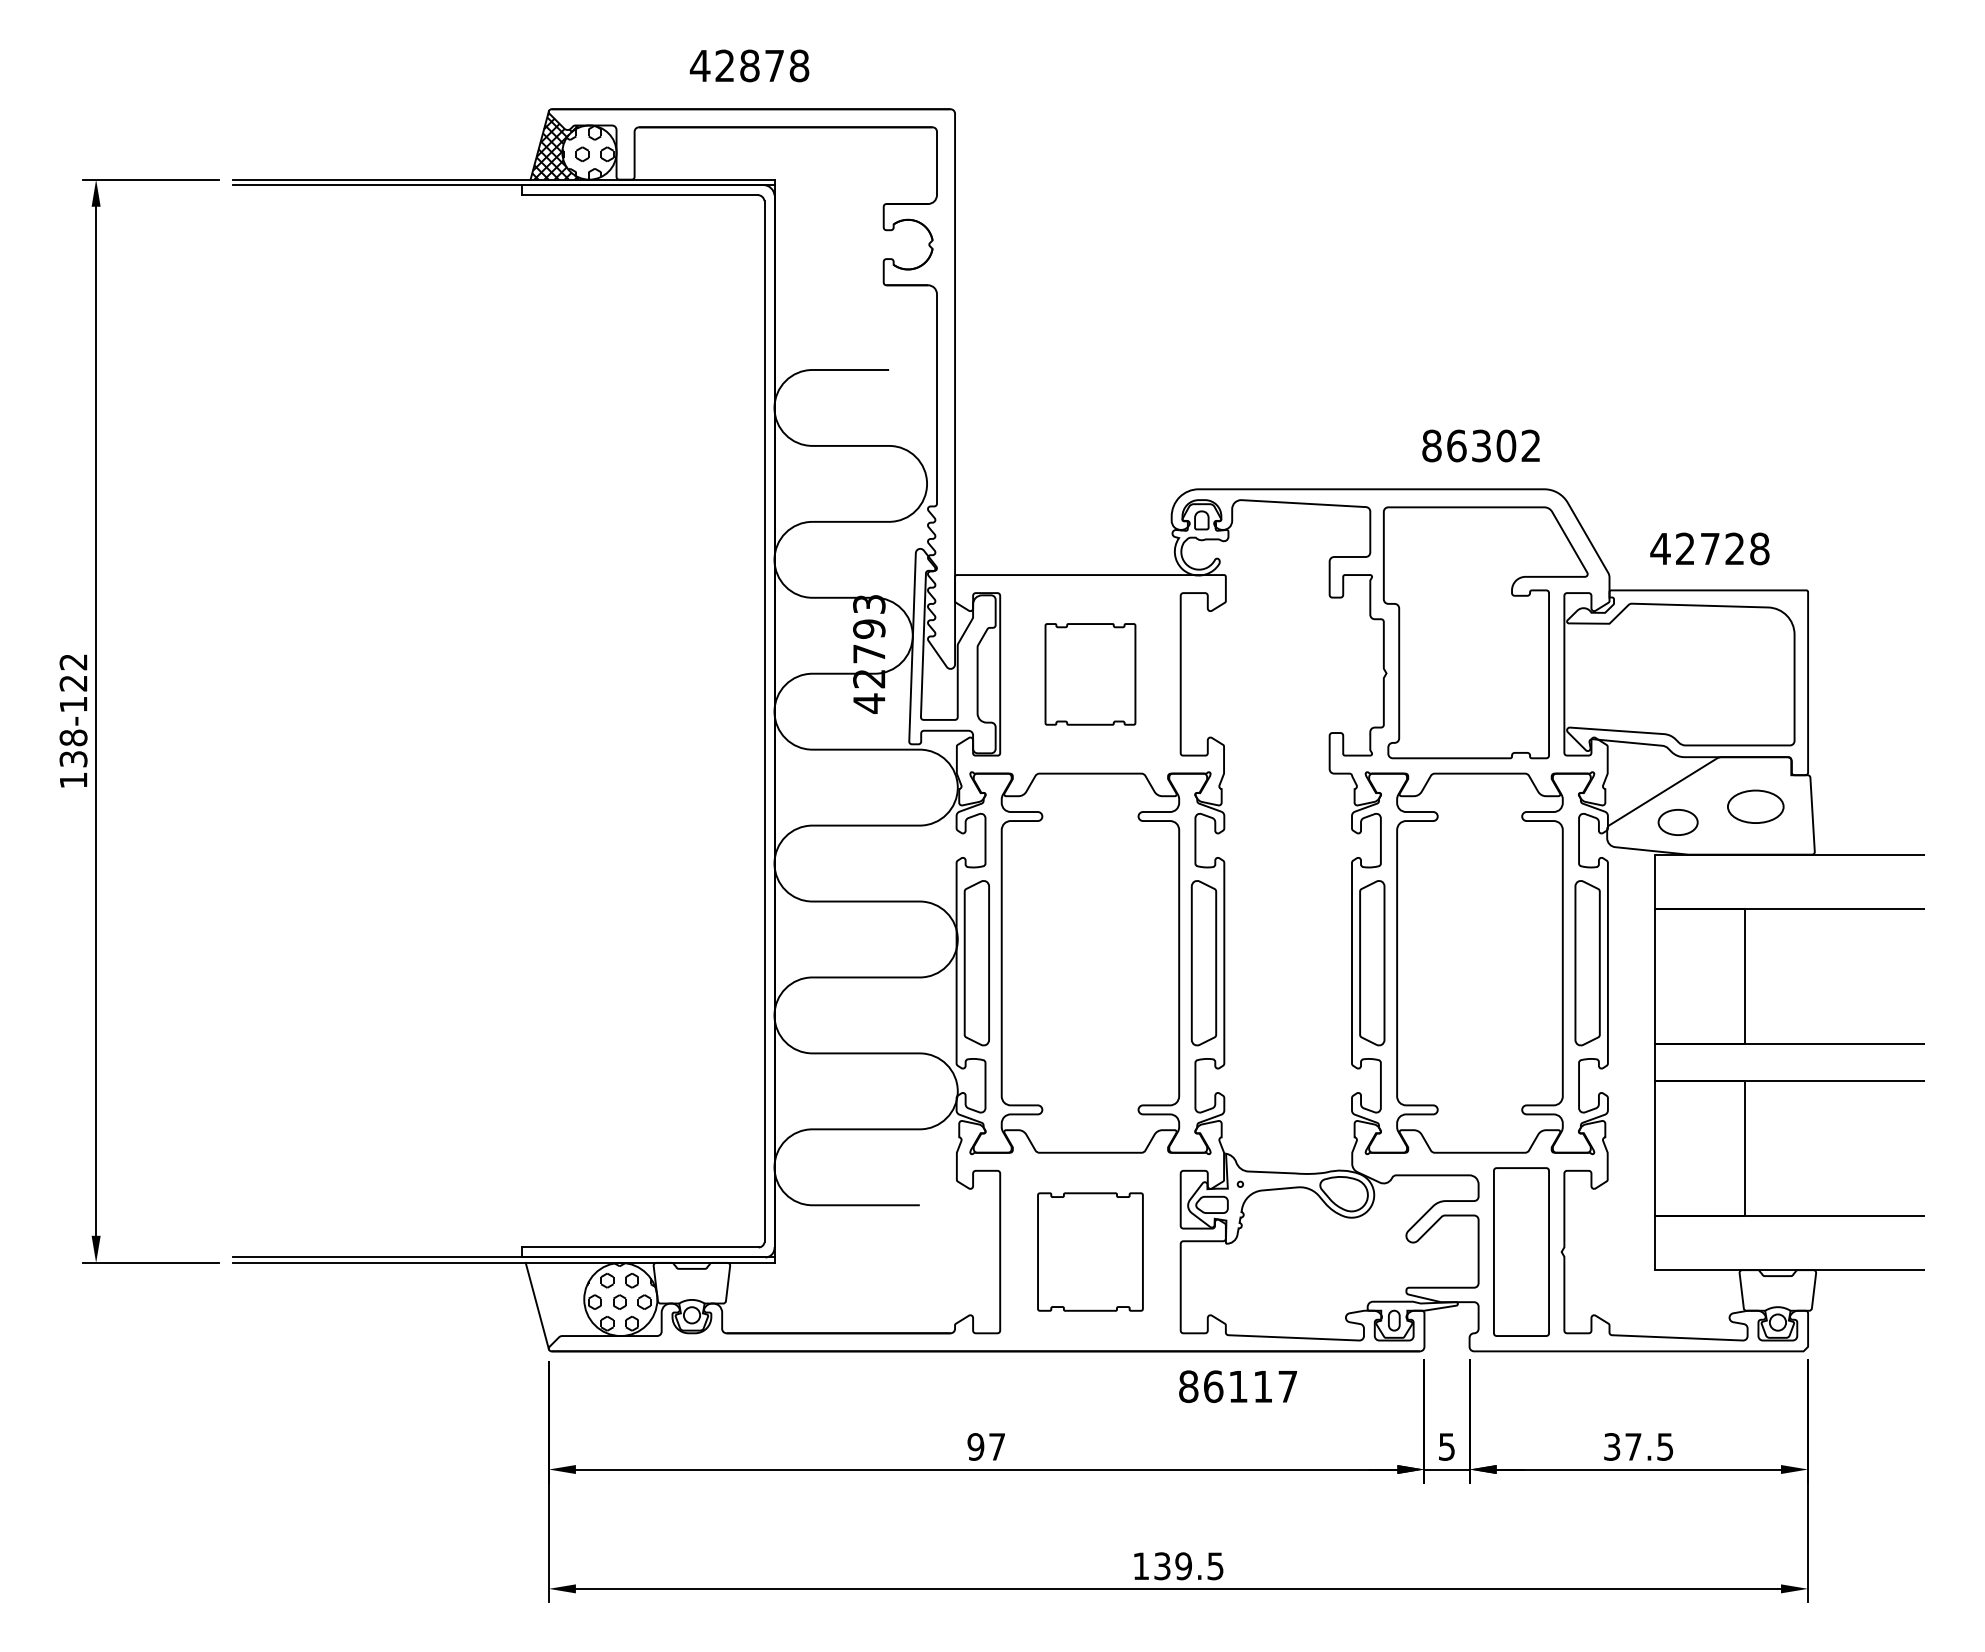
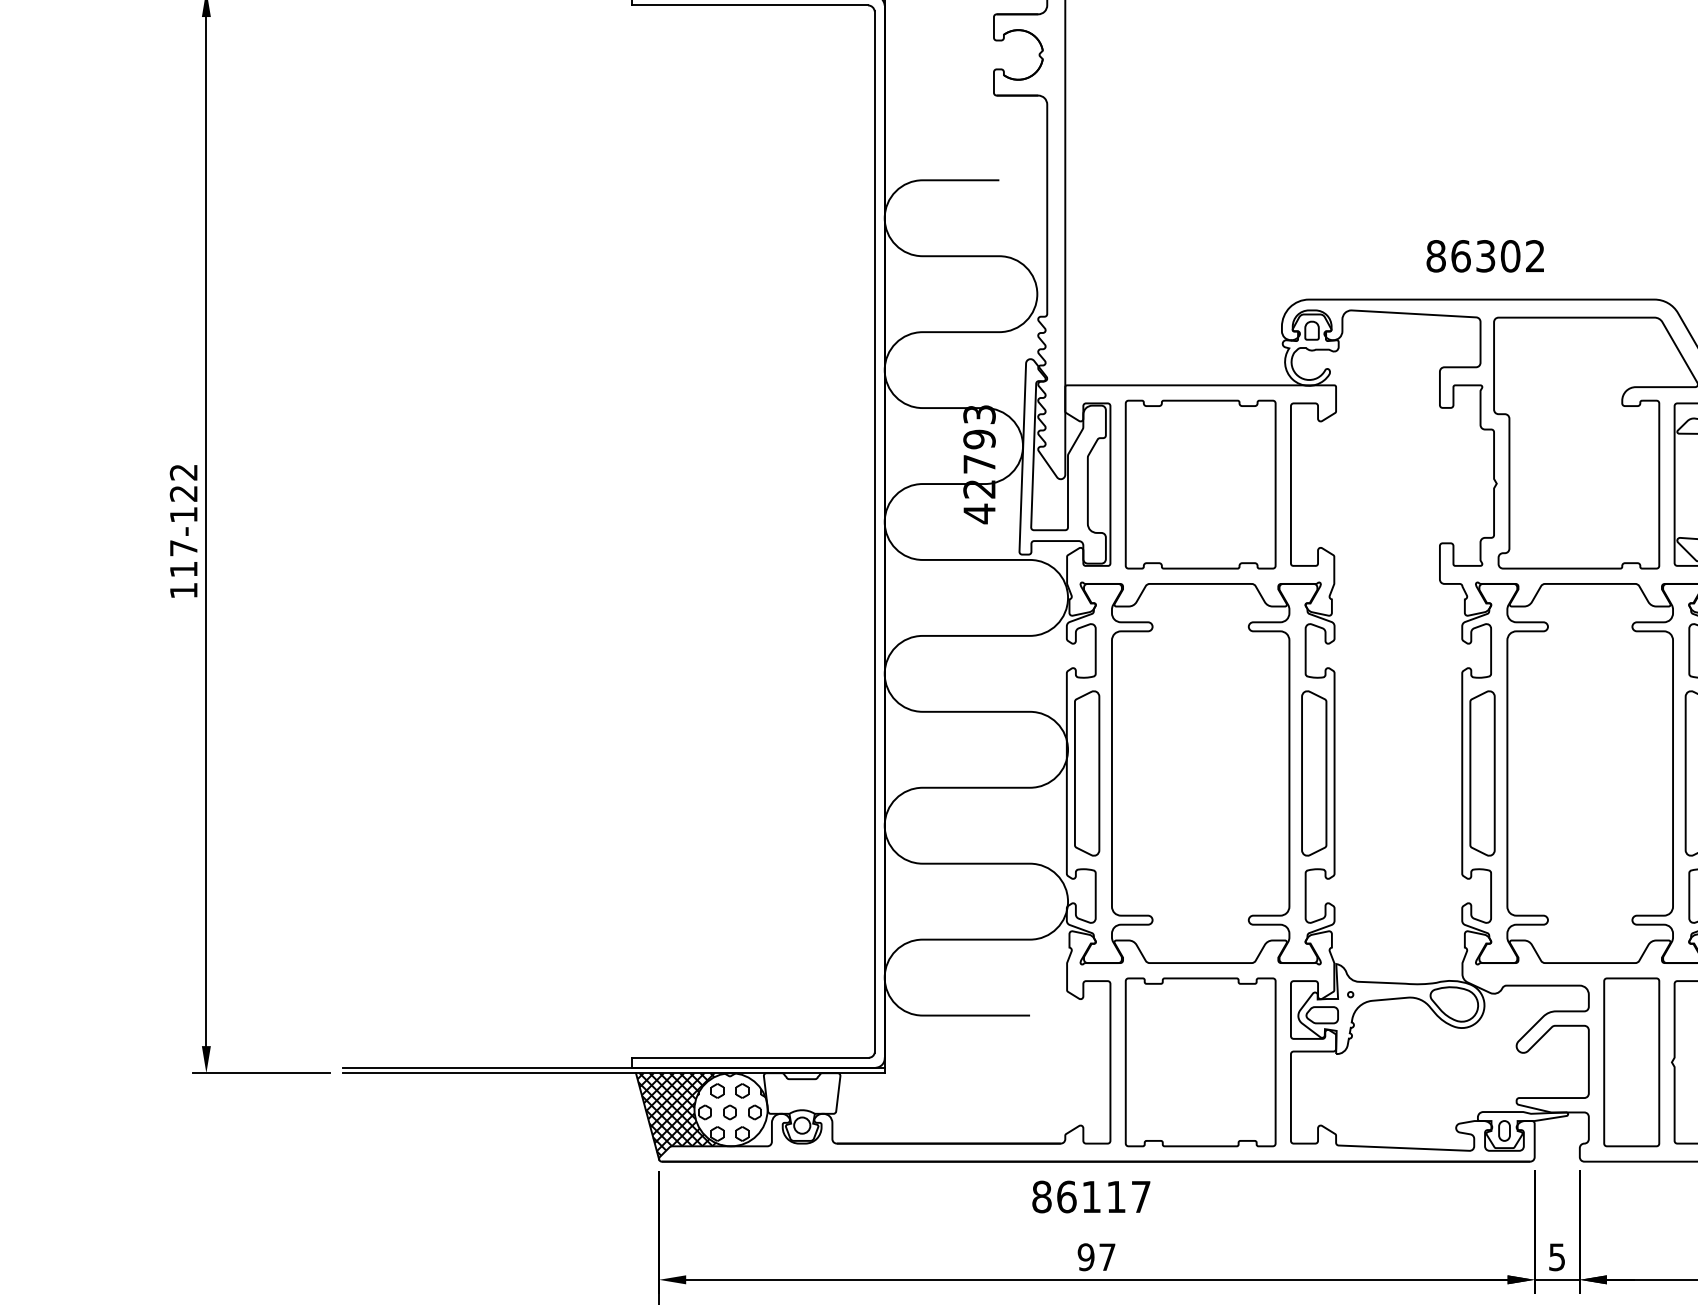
text: (1480, 445) -> (1484, 255), moved
part: (1090, 674) -> (1200, 484), size x1.67
text: (73, 748) -> (183, 558), 138-122 -> 117-122
part: (1090, 1251) -> (1200, 1061), size x1.43
hatch: (573, 1305) -> (683, 1115), added
text: (1237, 1386) -> (1090, 1196), moved

